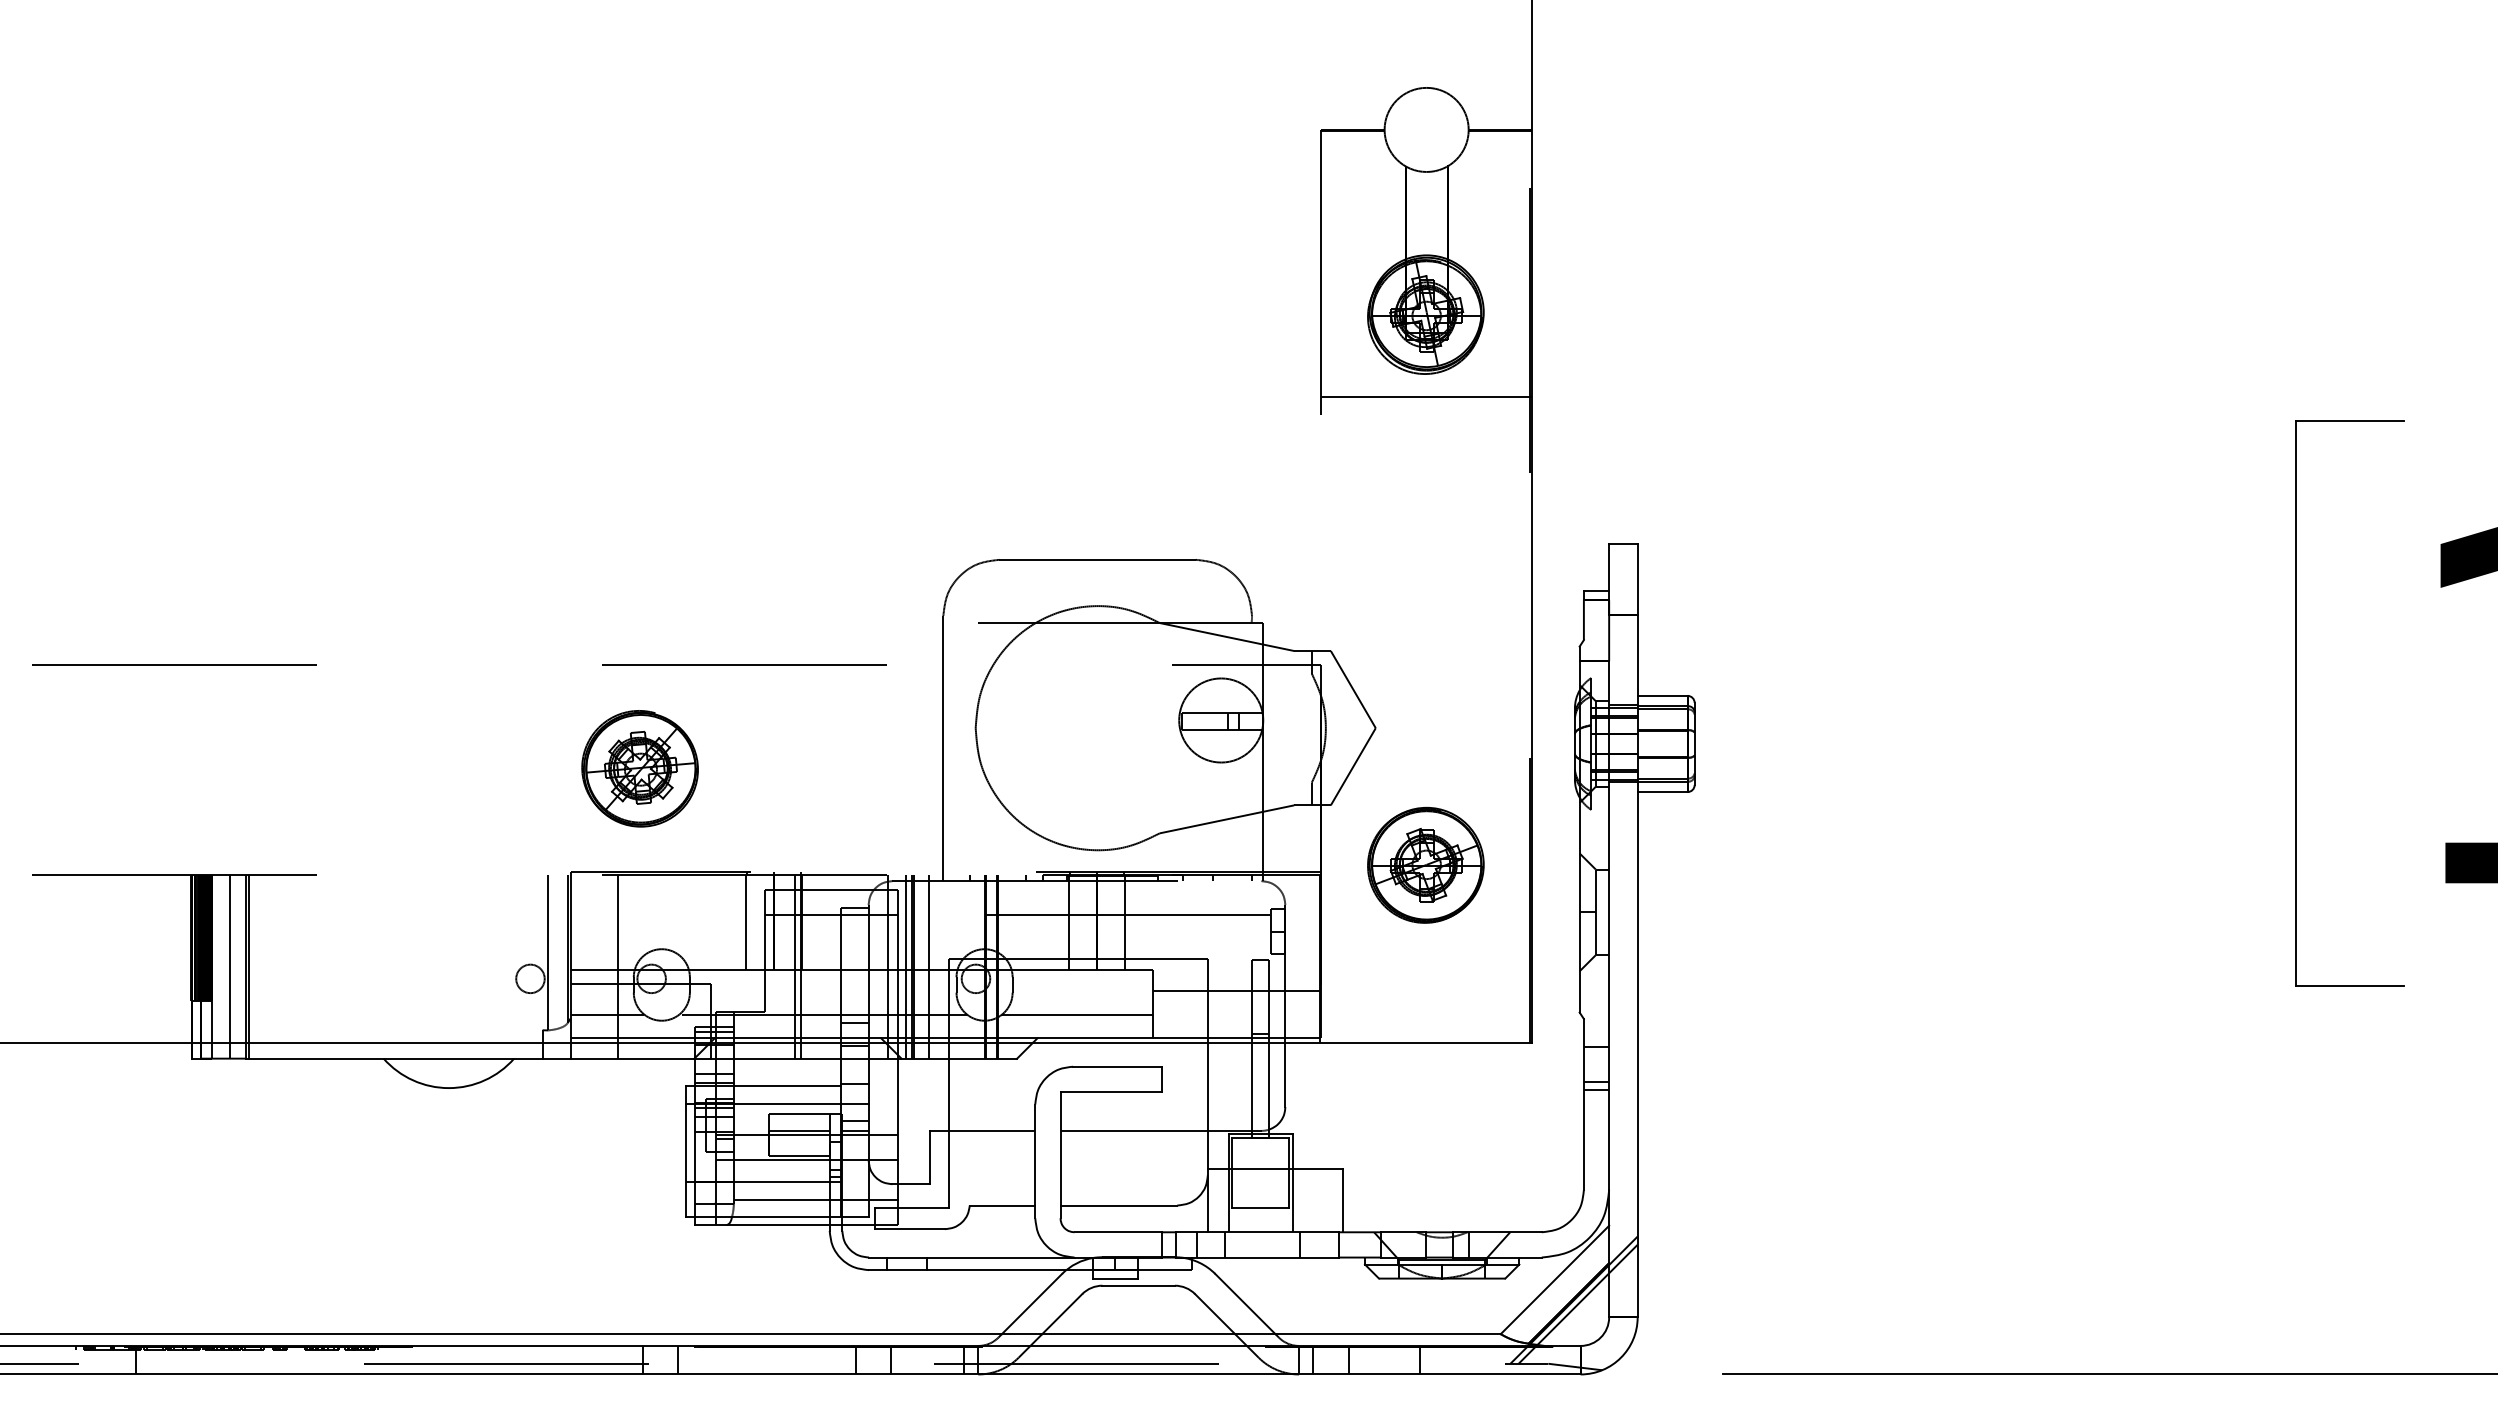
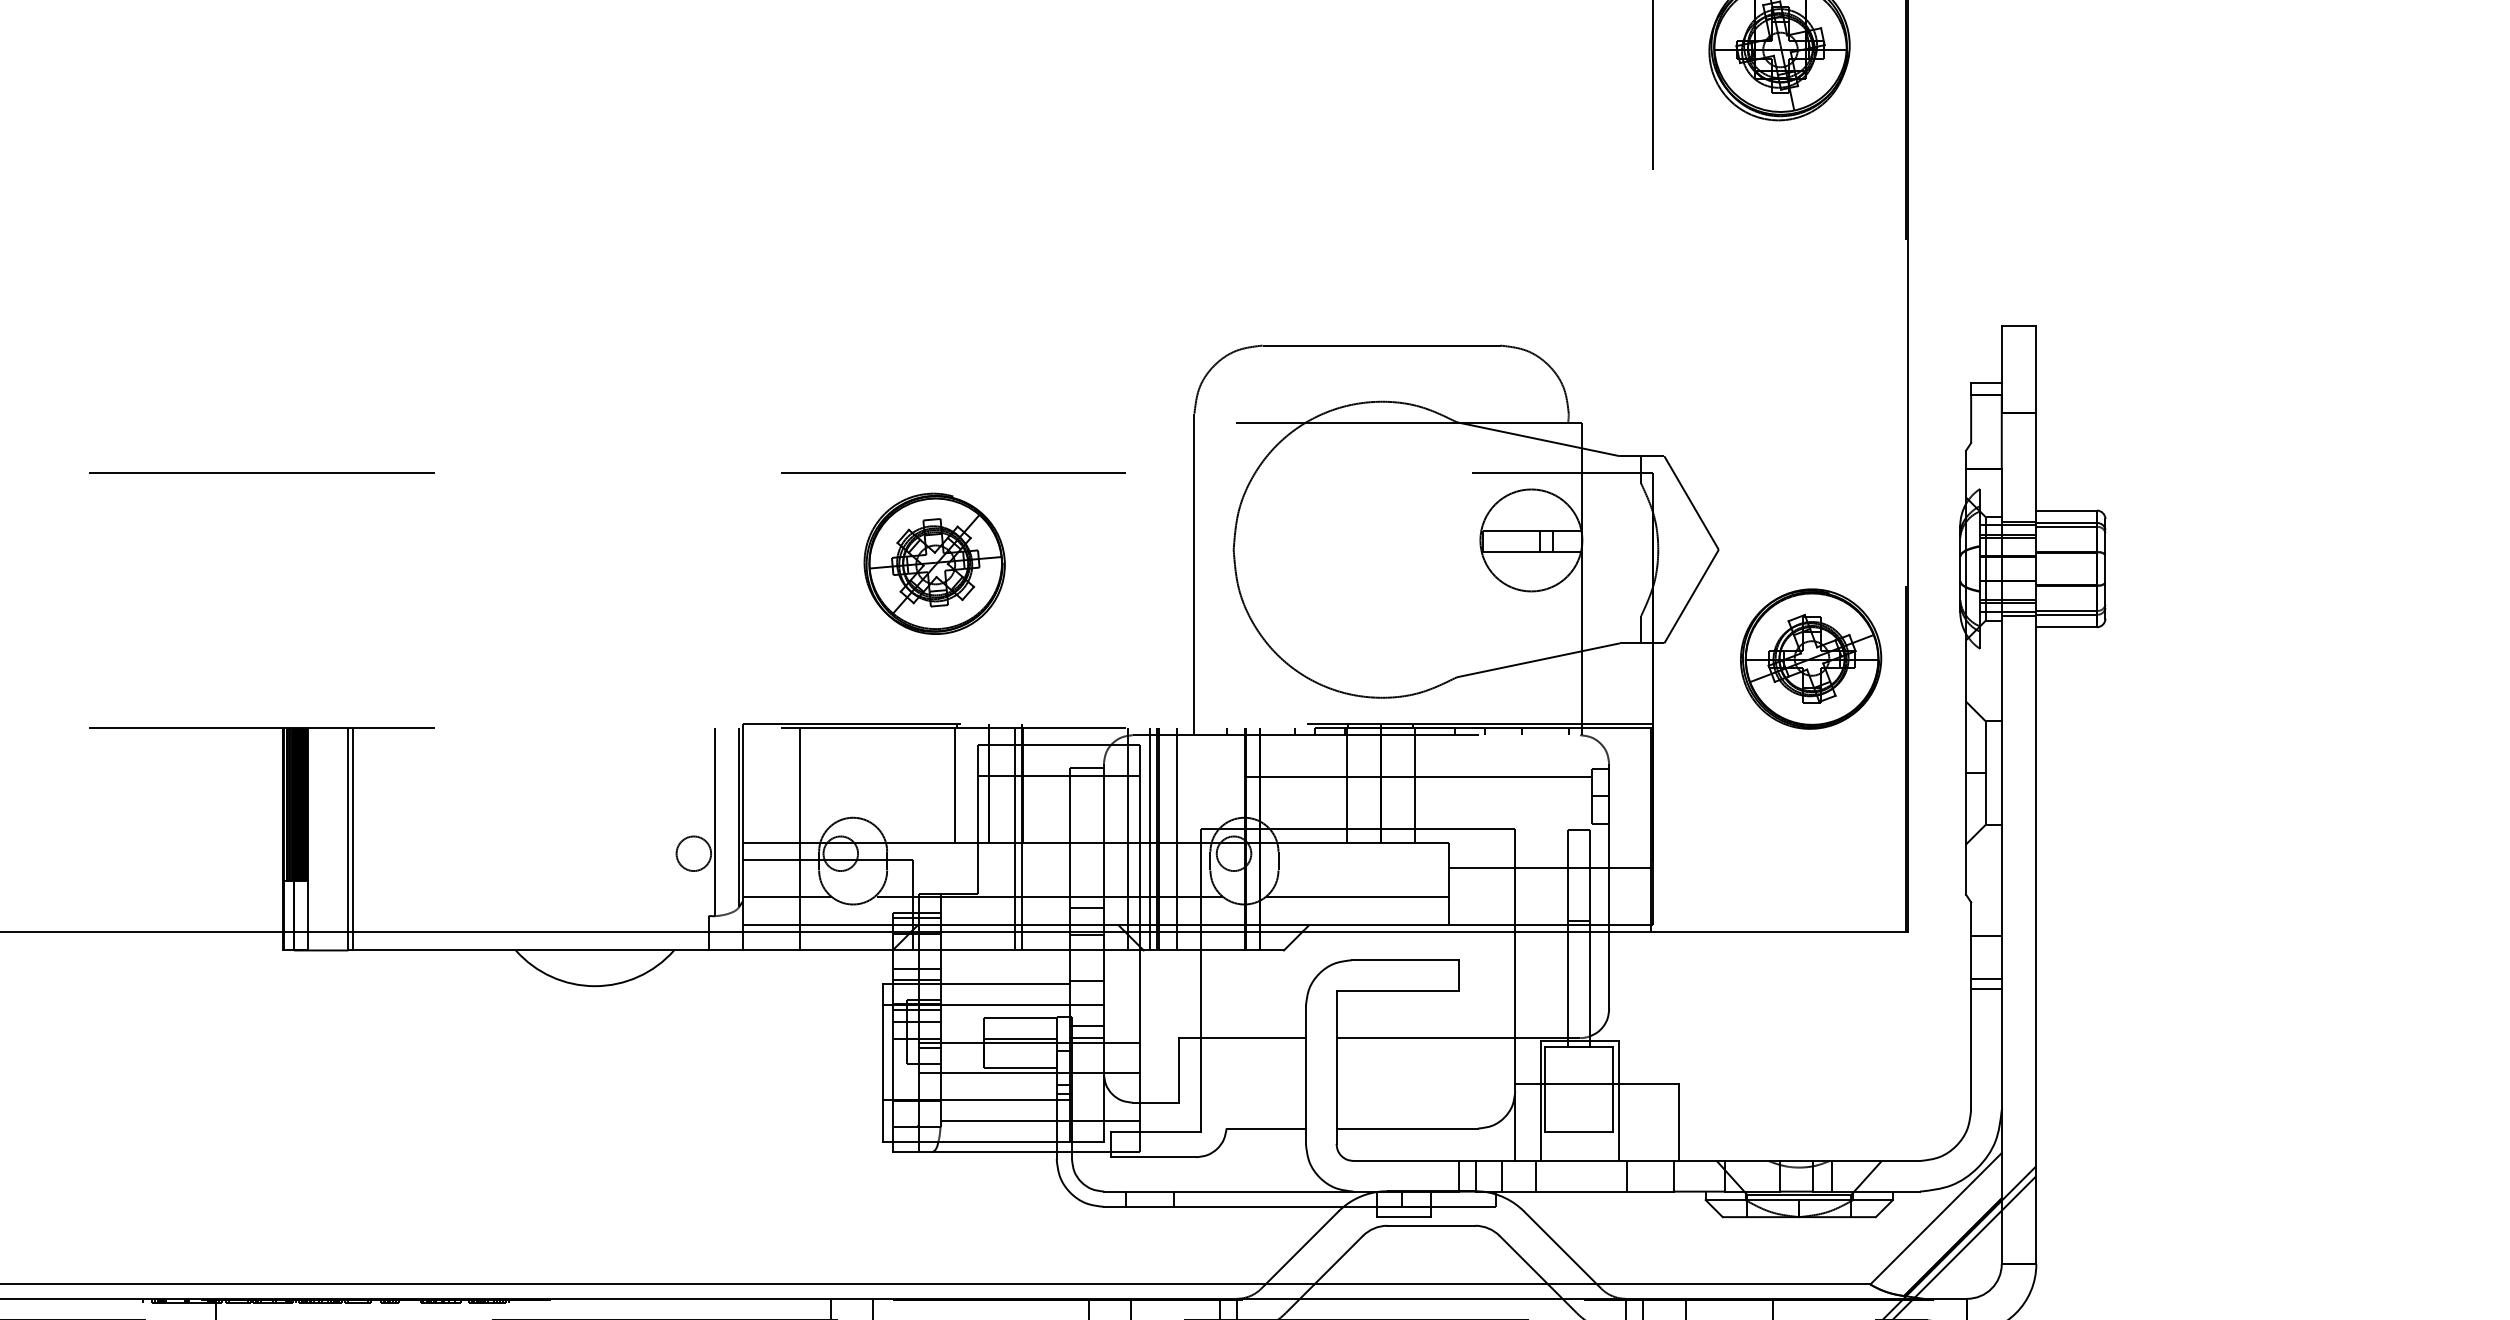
line: (1426, 397) -> (1780, 148), removed
part: (639, 768) -> (933, 563), moved
part: (1425, 864) -> (1810, 658), moved
line: (230, 966) -> (330, 838), removed

